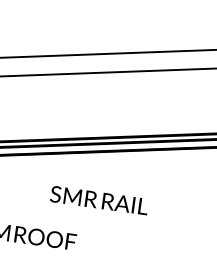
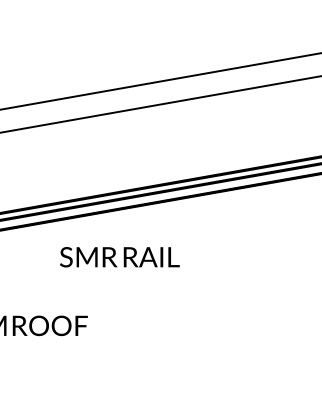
text: (99, 200) -> (119, 257), moved

